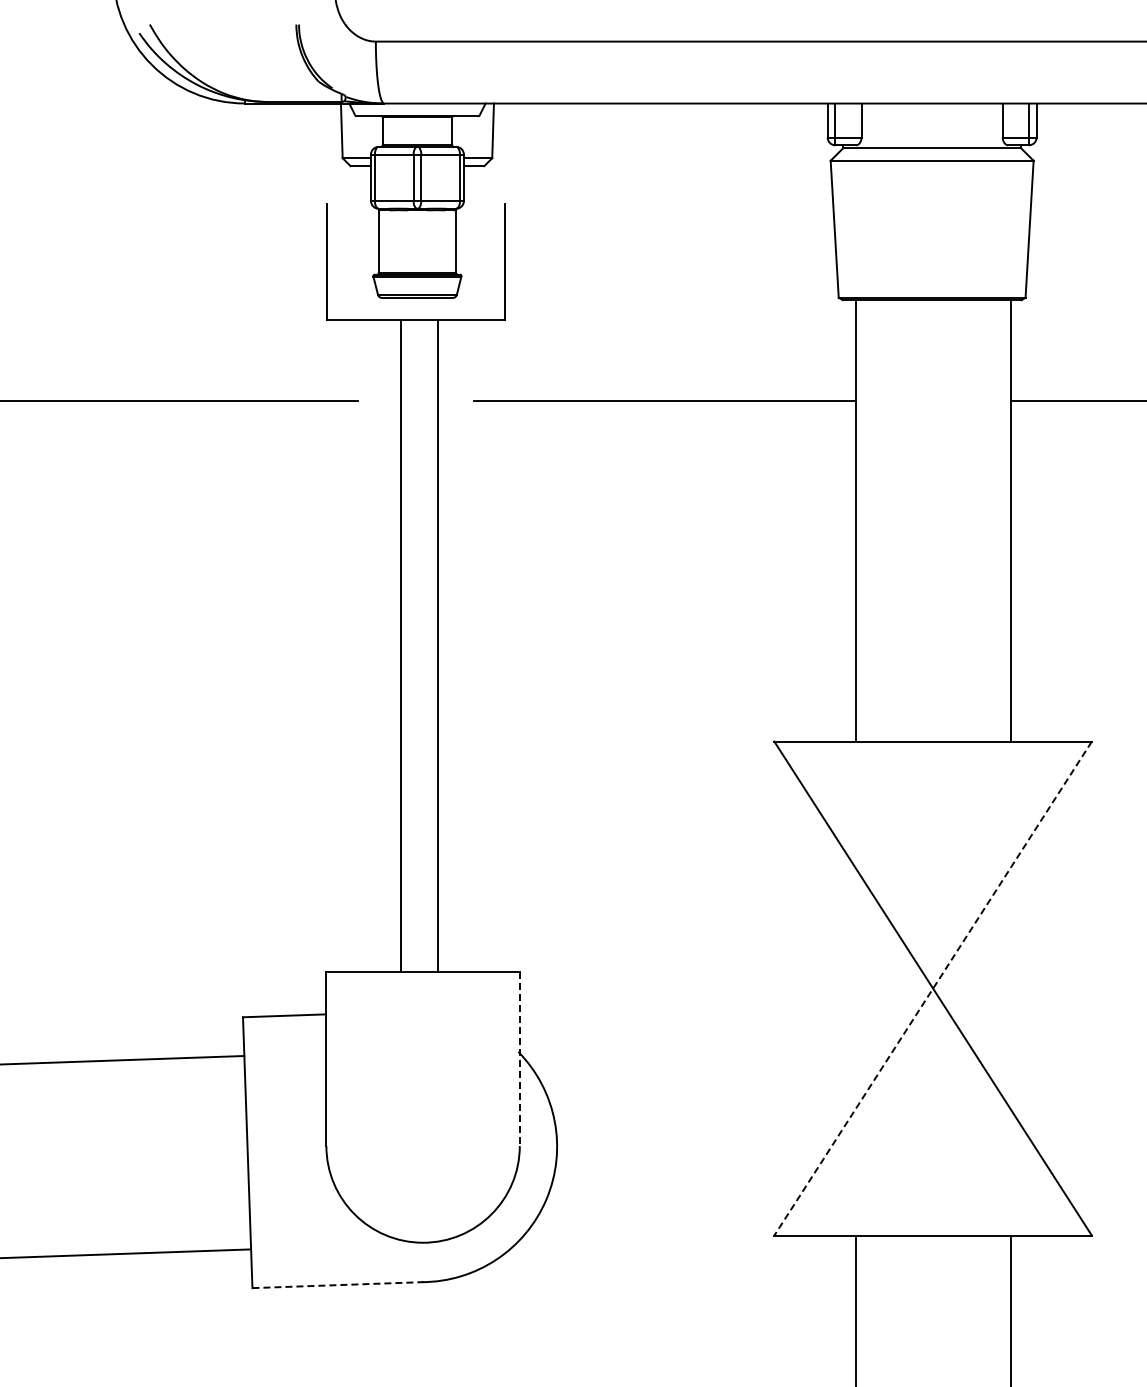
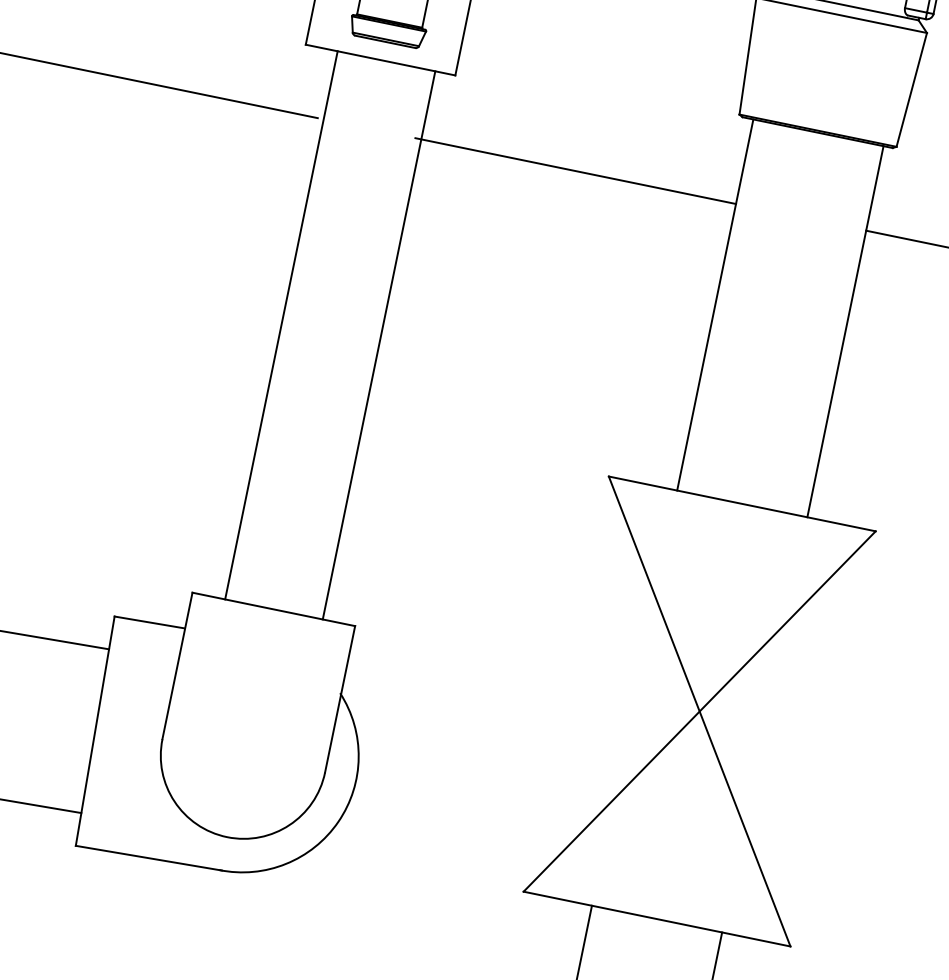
line: (401, 645) -> (281, 325), moved
line: (438, 645) -> (379, 345), moved
line: (933, 988) -> (700, 711), dashed -> solid
line: (519, 1059) -> (339, 699), dashed -> solid
line: (339, 1285) -> (149, 858), dashed -> solid

